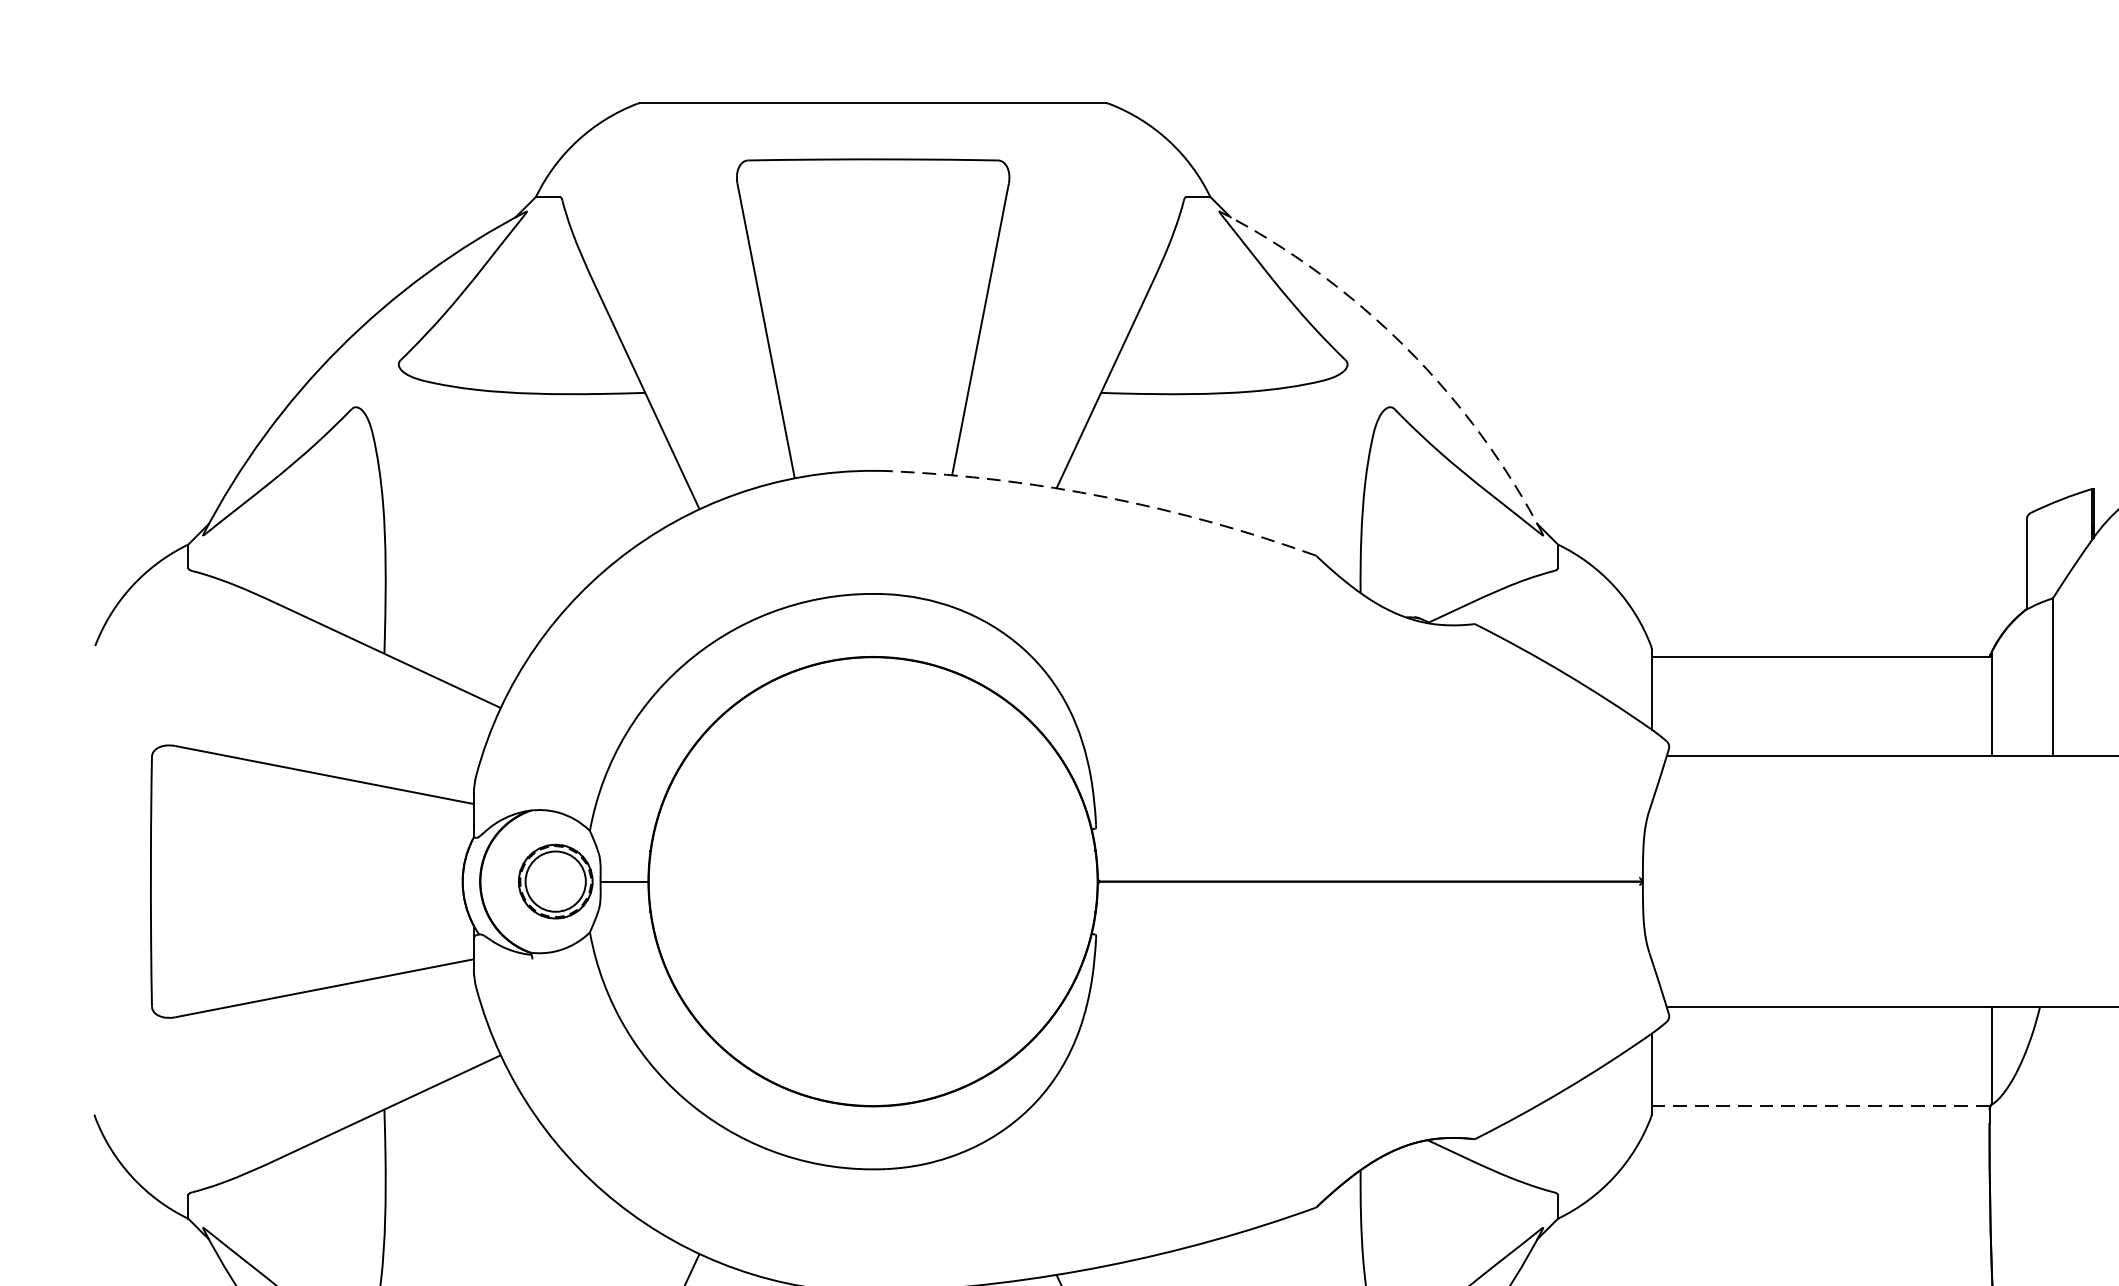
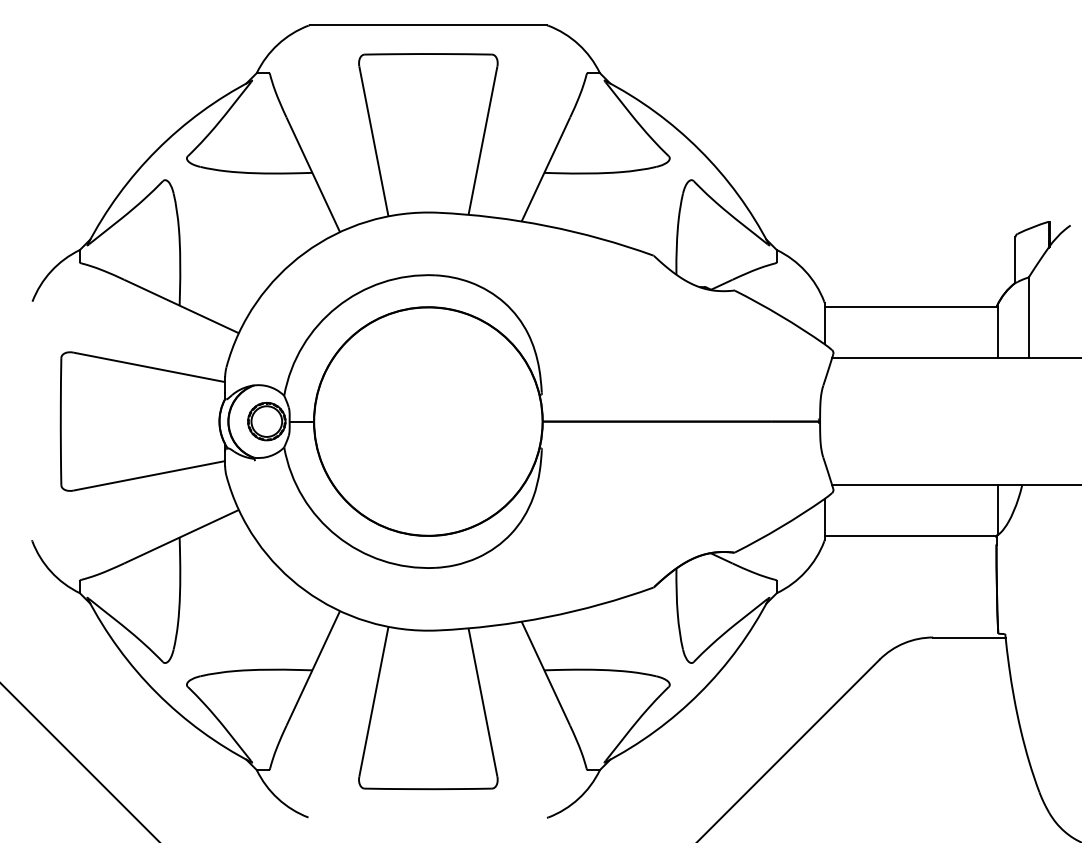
arc: (1405, 348) -> (699, 150), dashed -> solid
arc: (1107, 498) -> (547, 226), dashed -> solid
line: (1822, 1105) -> (911, 535), dashed -> solid

